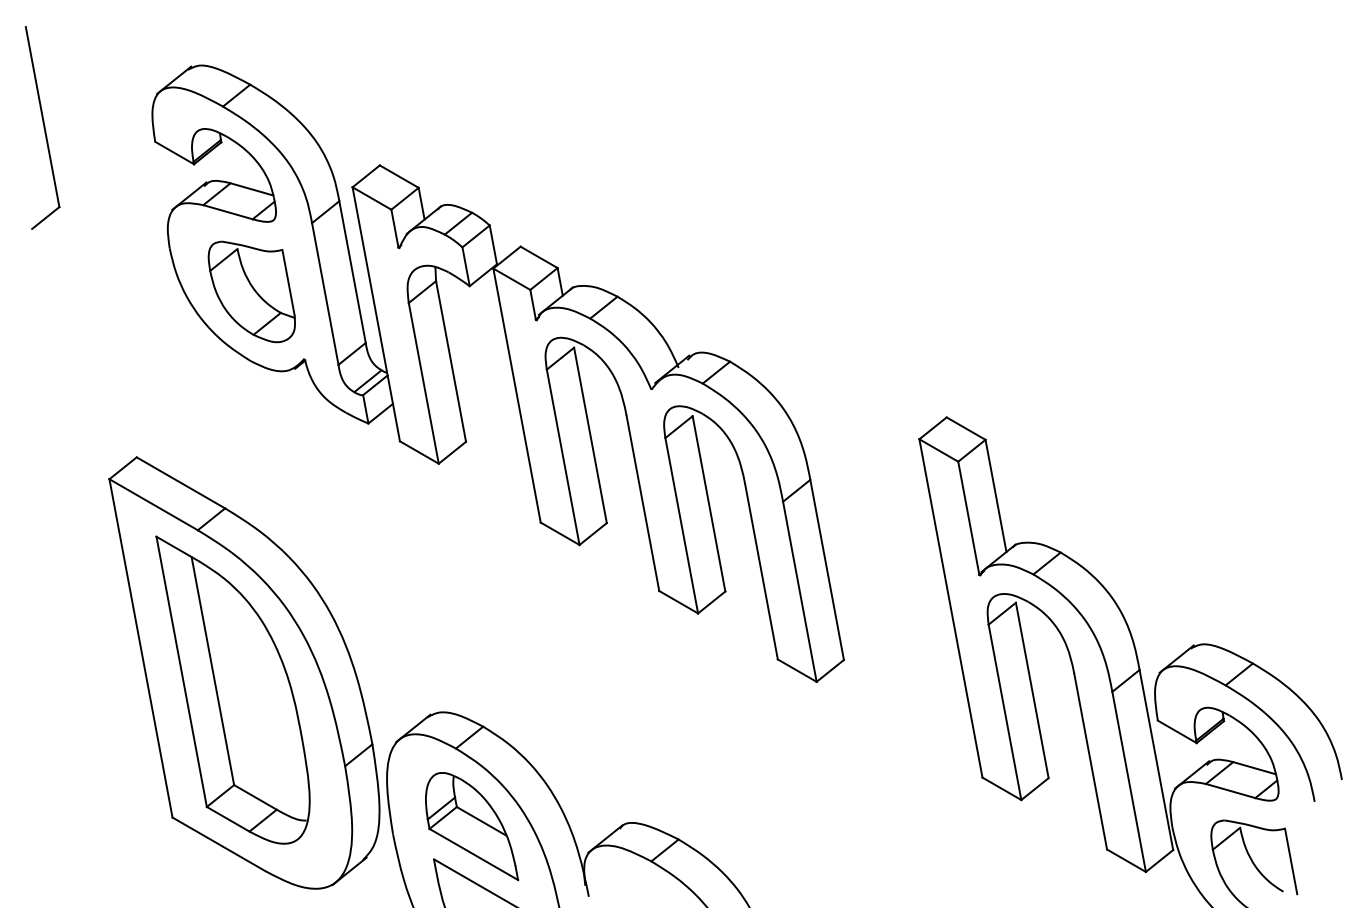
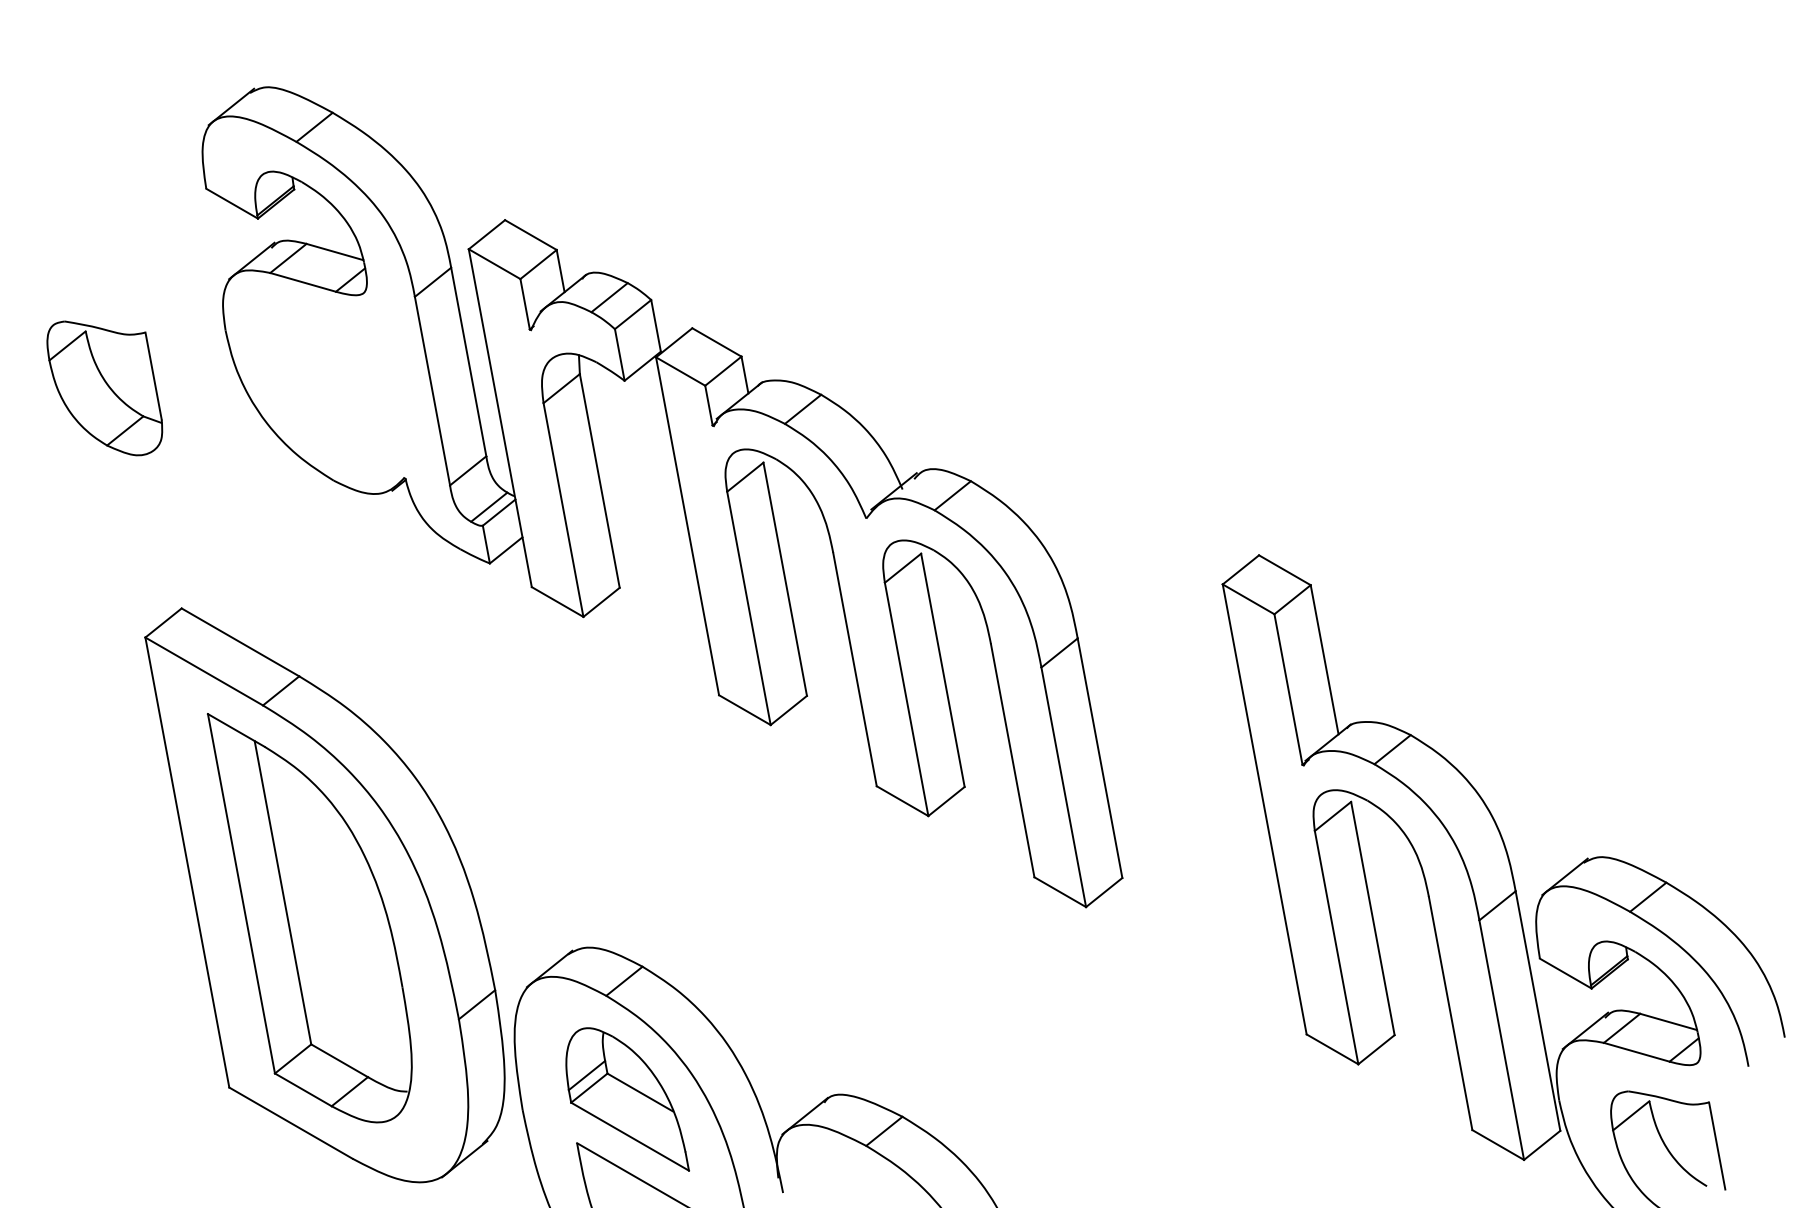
part: (42, 128) -> (56, 170), removed
part: (251, 291) -> (104, 388), moved

